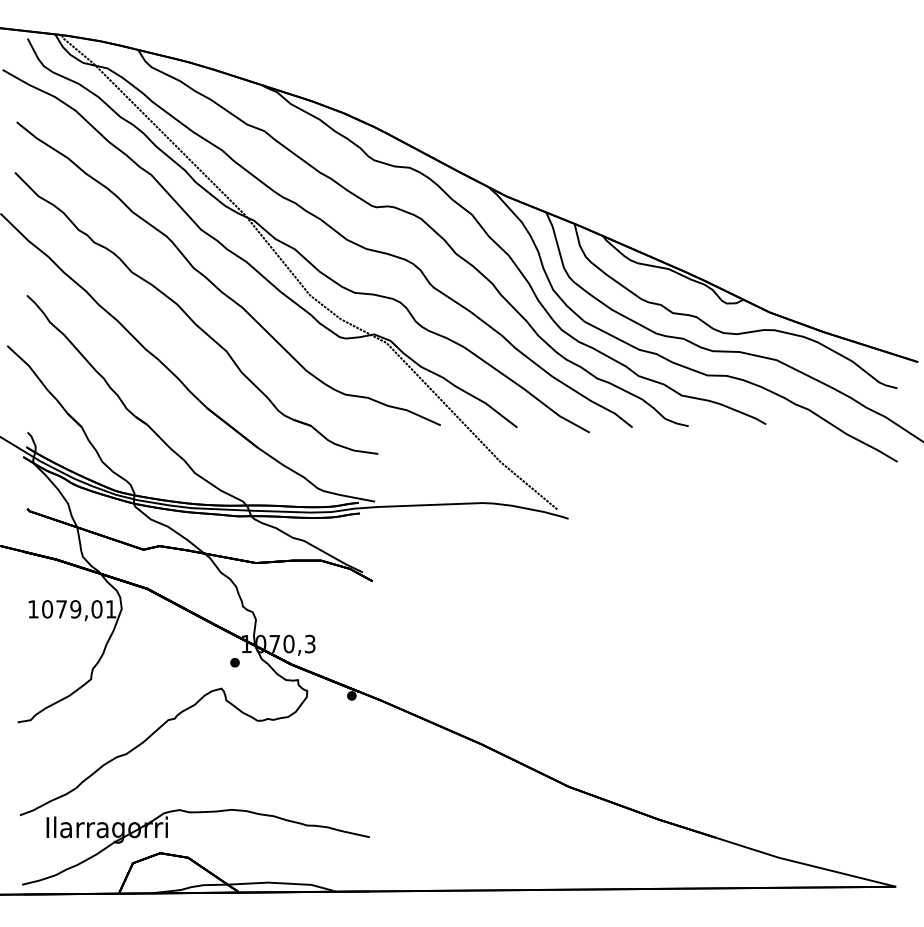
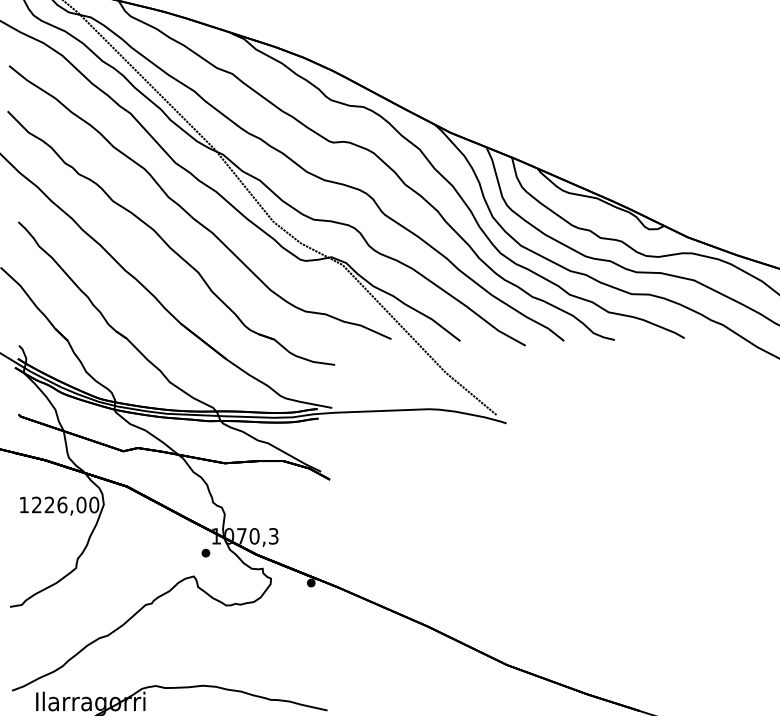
text: (79, 609) -> (65, 505), 1079,01 -> 1226,00

